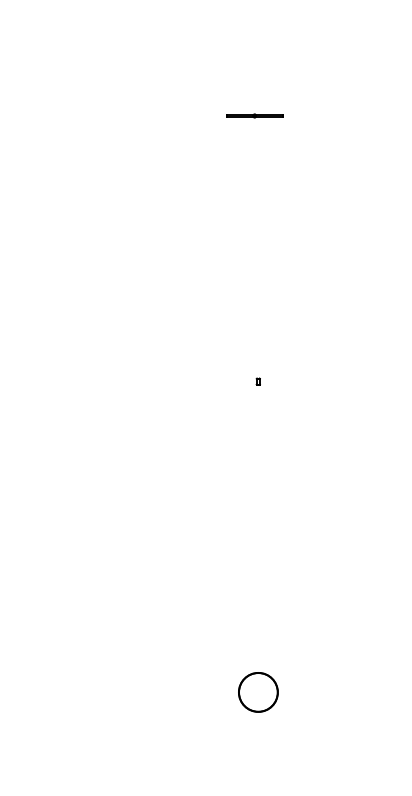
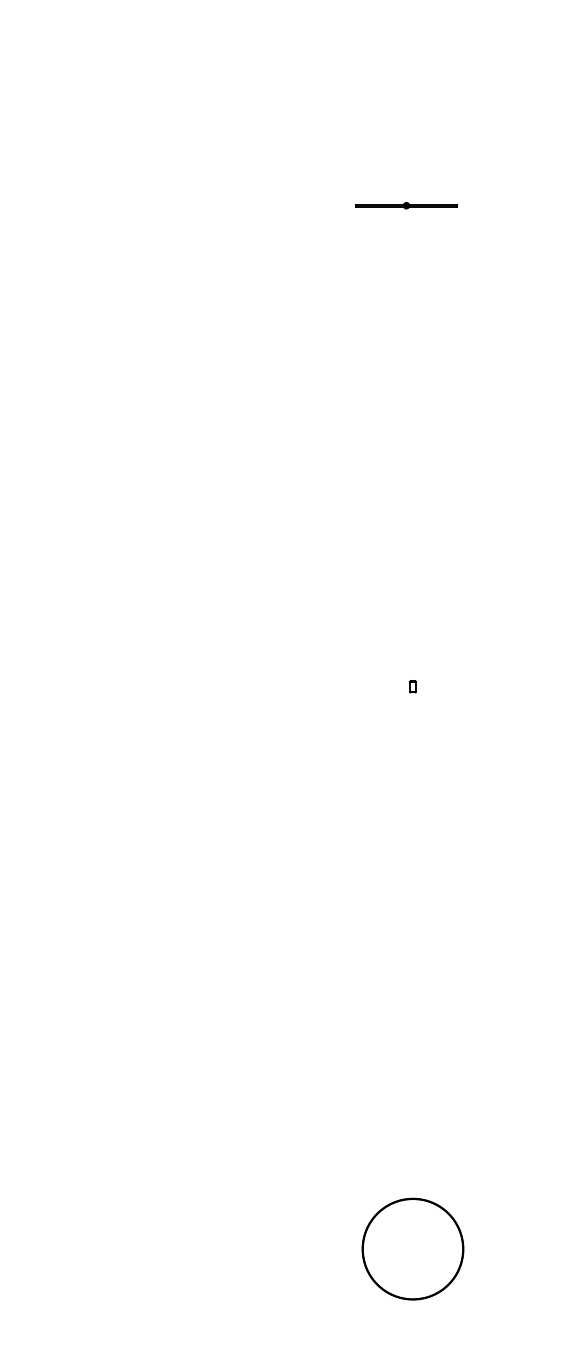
part: (258, 692) -> (413, 1249), size x1.43

